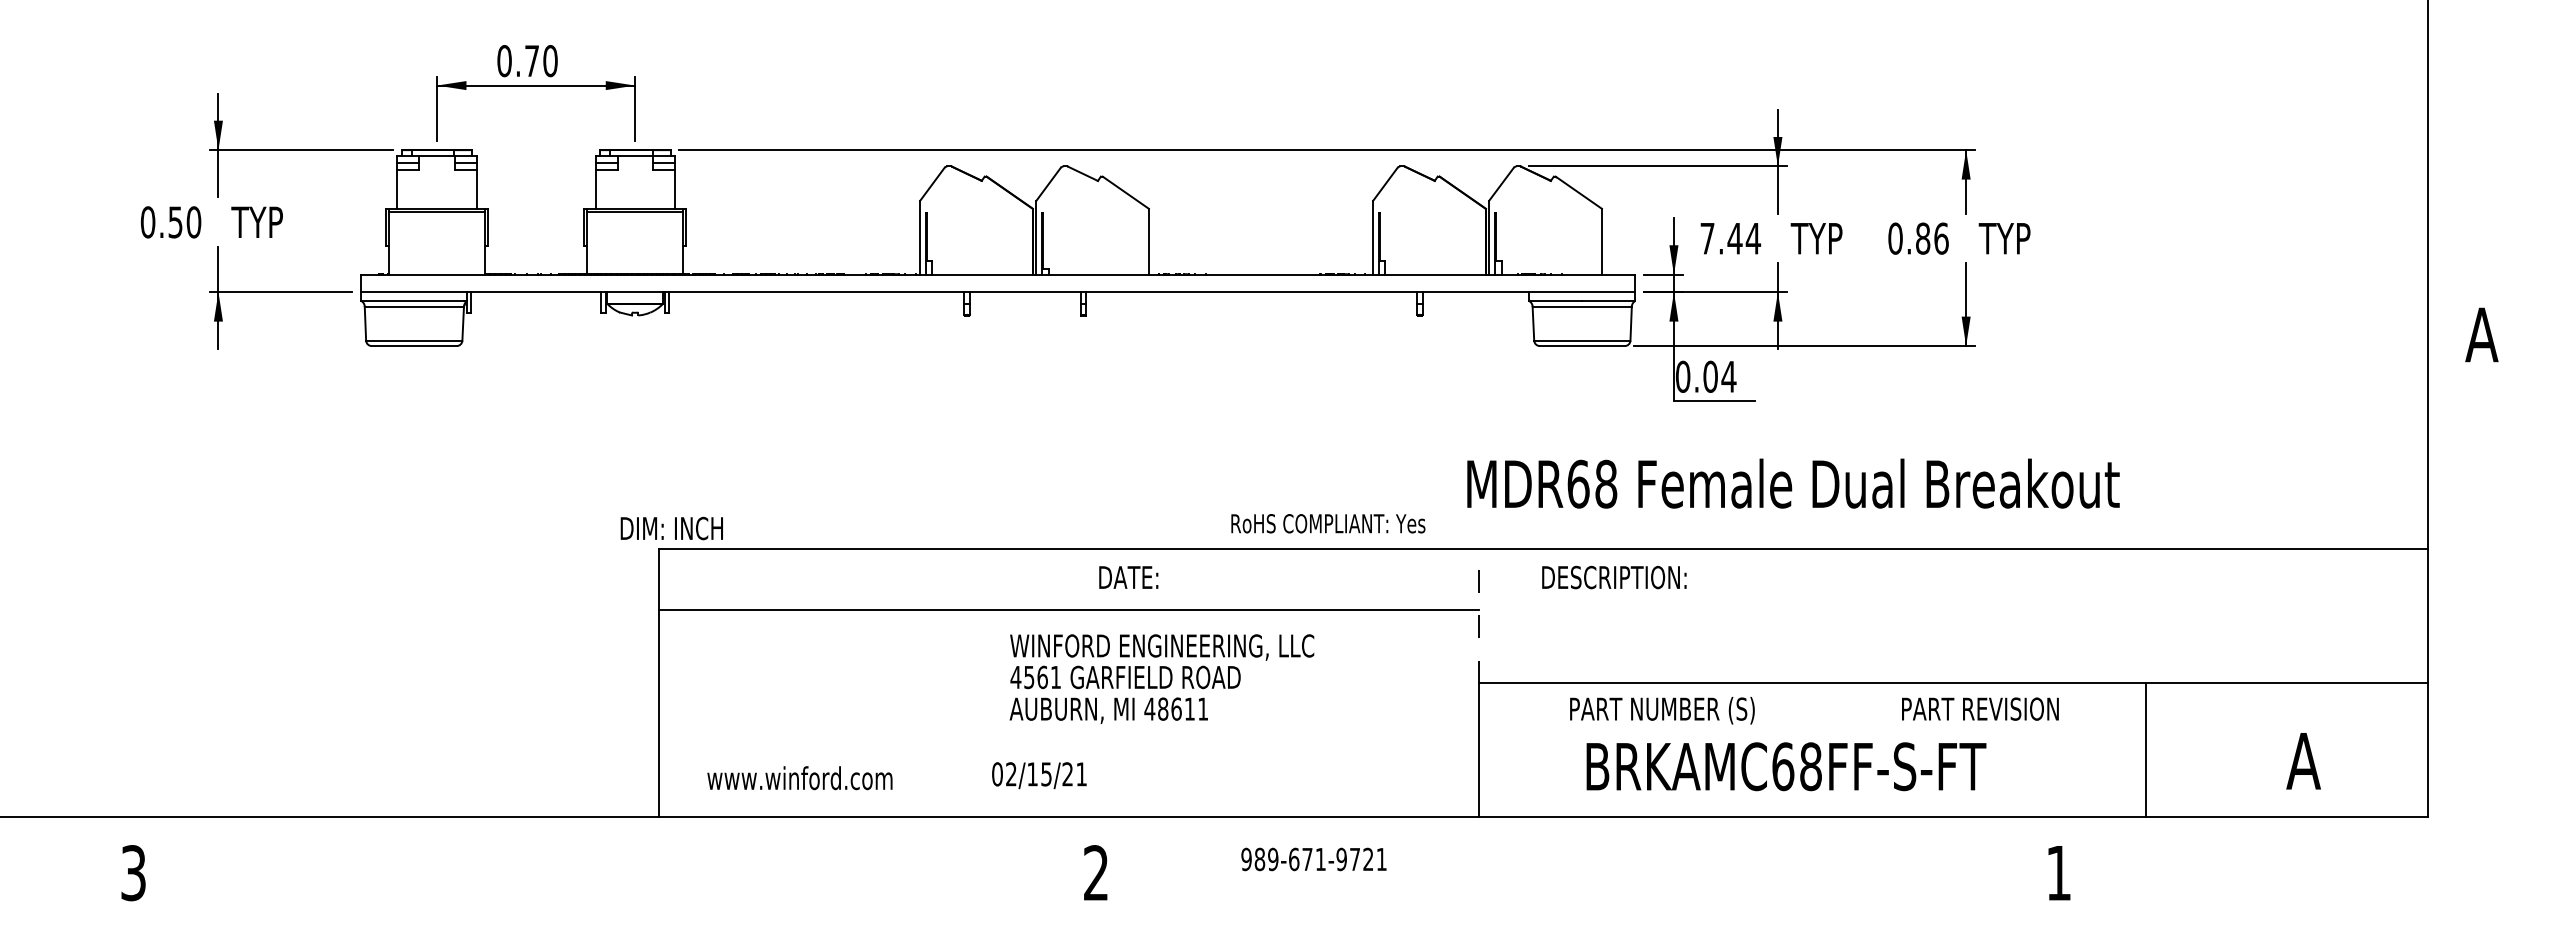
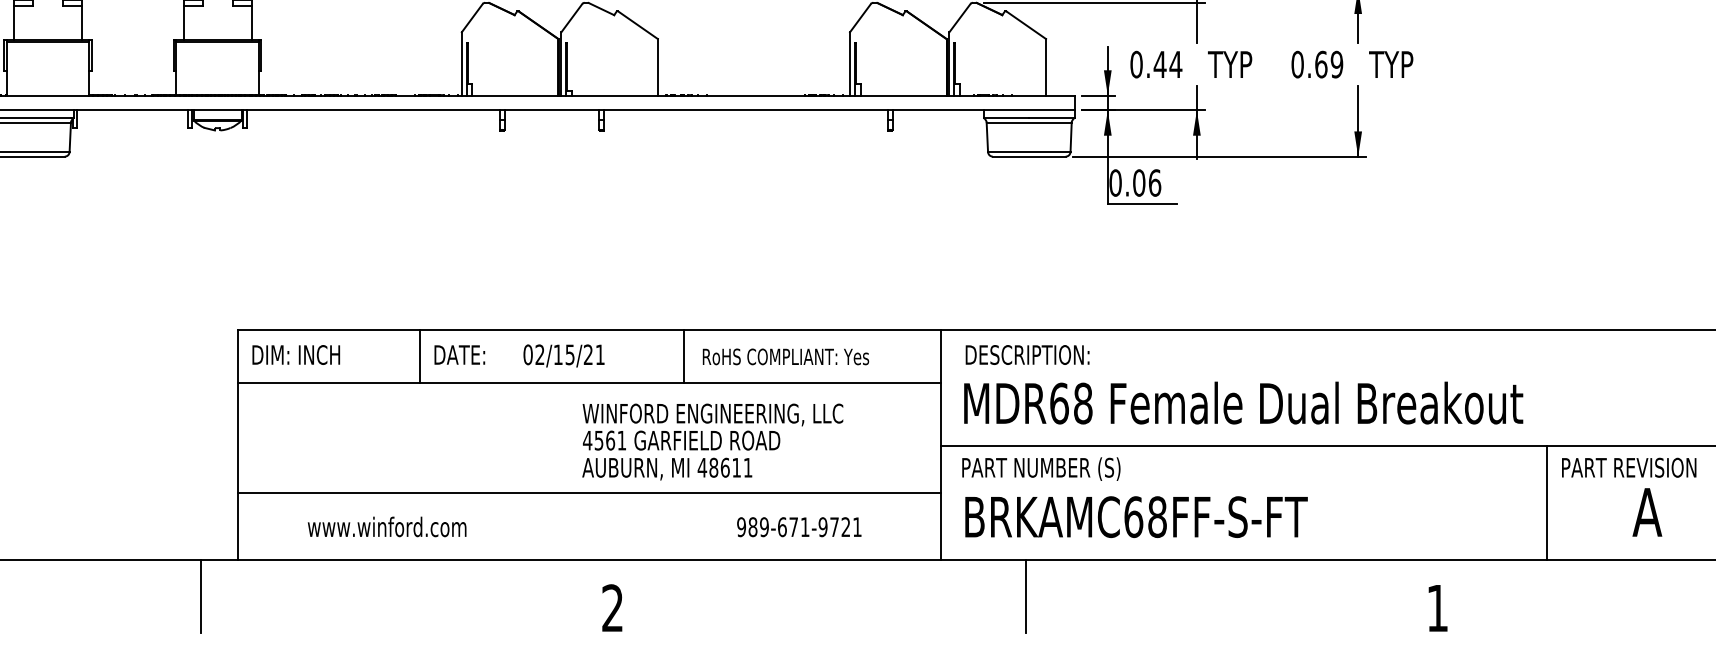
text: (1707, 238) -> (1136, 64), 7.44 -> 0.44
text: (1932, 238) -> (1329, 64), 0.86 -> 0.69
text: (1728, 376) -> (1154, 182), 0.04 -> 0.06
text: (1793, 483) -> (1243, 402), moved
text: (1328, 523) -> (786, 356), moved
text: (671, 528) -> (295, 354), moved
text: (1128, 577) -> (459, 354), moved
text: (1614, 577) -> (1027, 354), moved
line: (870, 579) -> (419, 356), added
line: (1179, 579) -> (684, 356), added
line: (1478, 615) -> (940, 387), dashed -> solid
text: (1161, 678) -> (712, 441), moved
text: (1980, 708) -> (1629, 467), moved
text: (1662, 710) -> (1041, 468), moved
line: (1068, 738) -> (588, 492), added
line: (2145, 750) -> (1546, 503), moved
text: (1786, 766) -> (1136, 516), moved
text: (1039, 775) -> (564, 355), moved
text: (799, 778) -> (386, 527), moved
line: (615, 859) -> (200, 596), added
text: (1313, 859) -> (798, 527), moved
line: (1578, 859) -> (1026, 596), added

